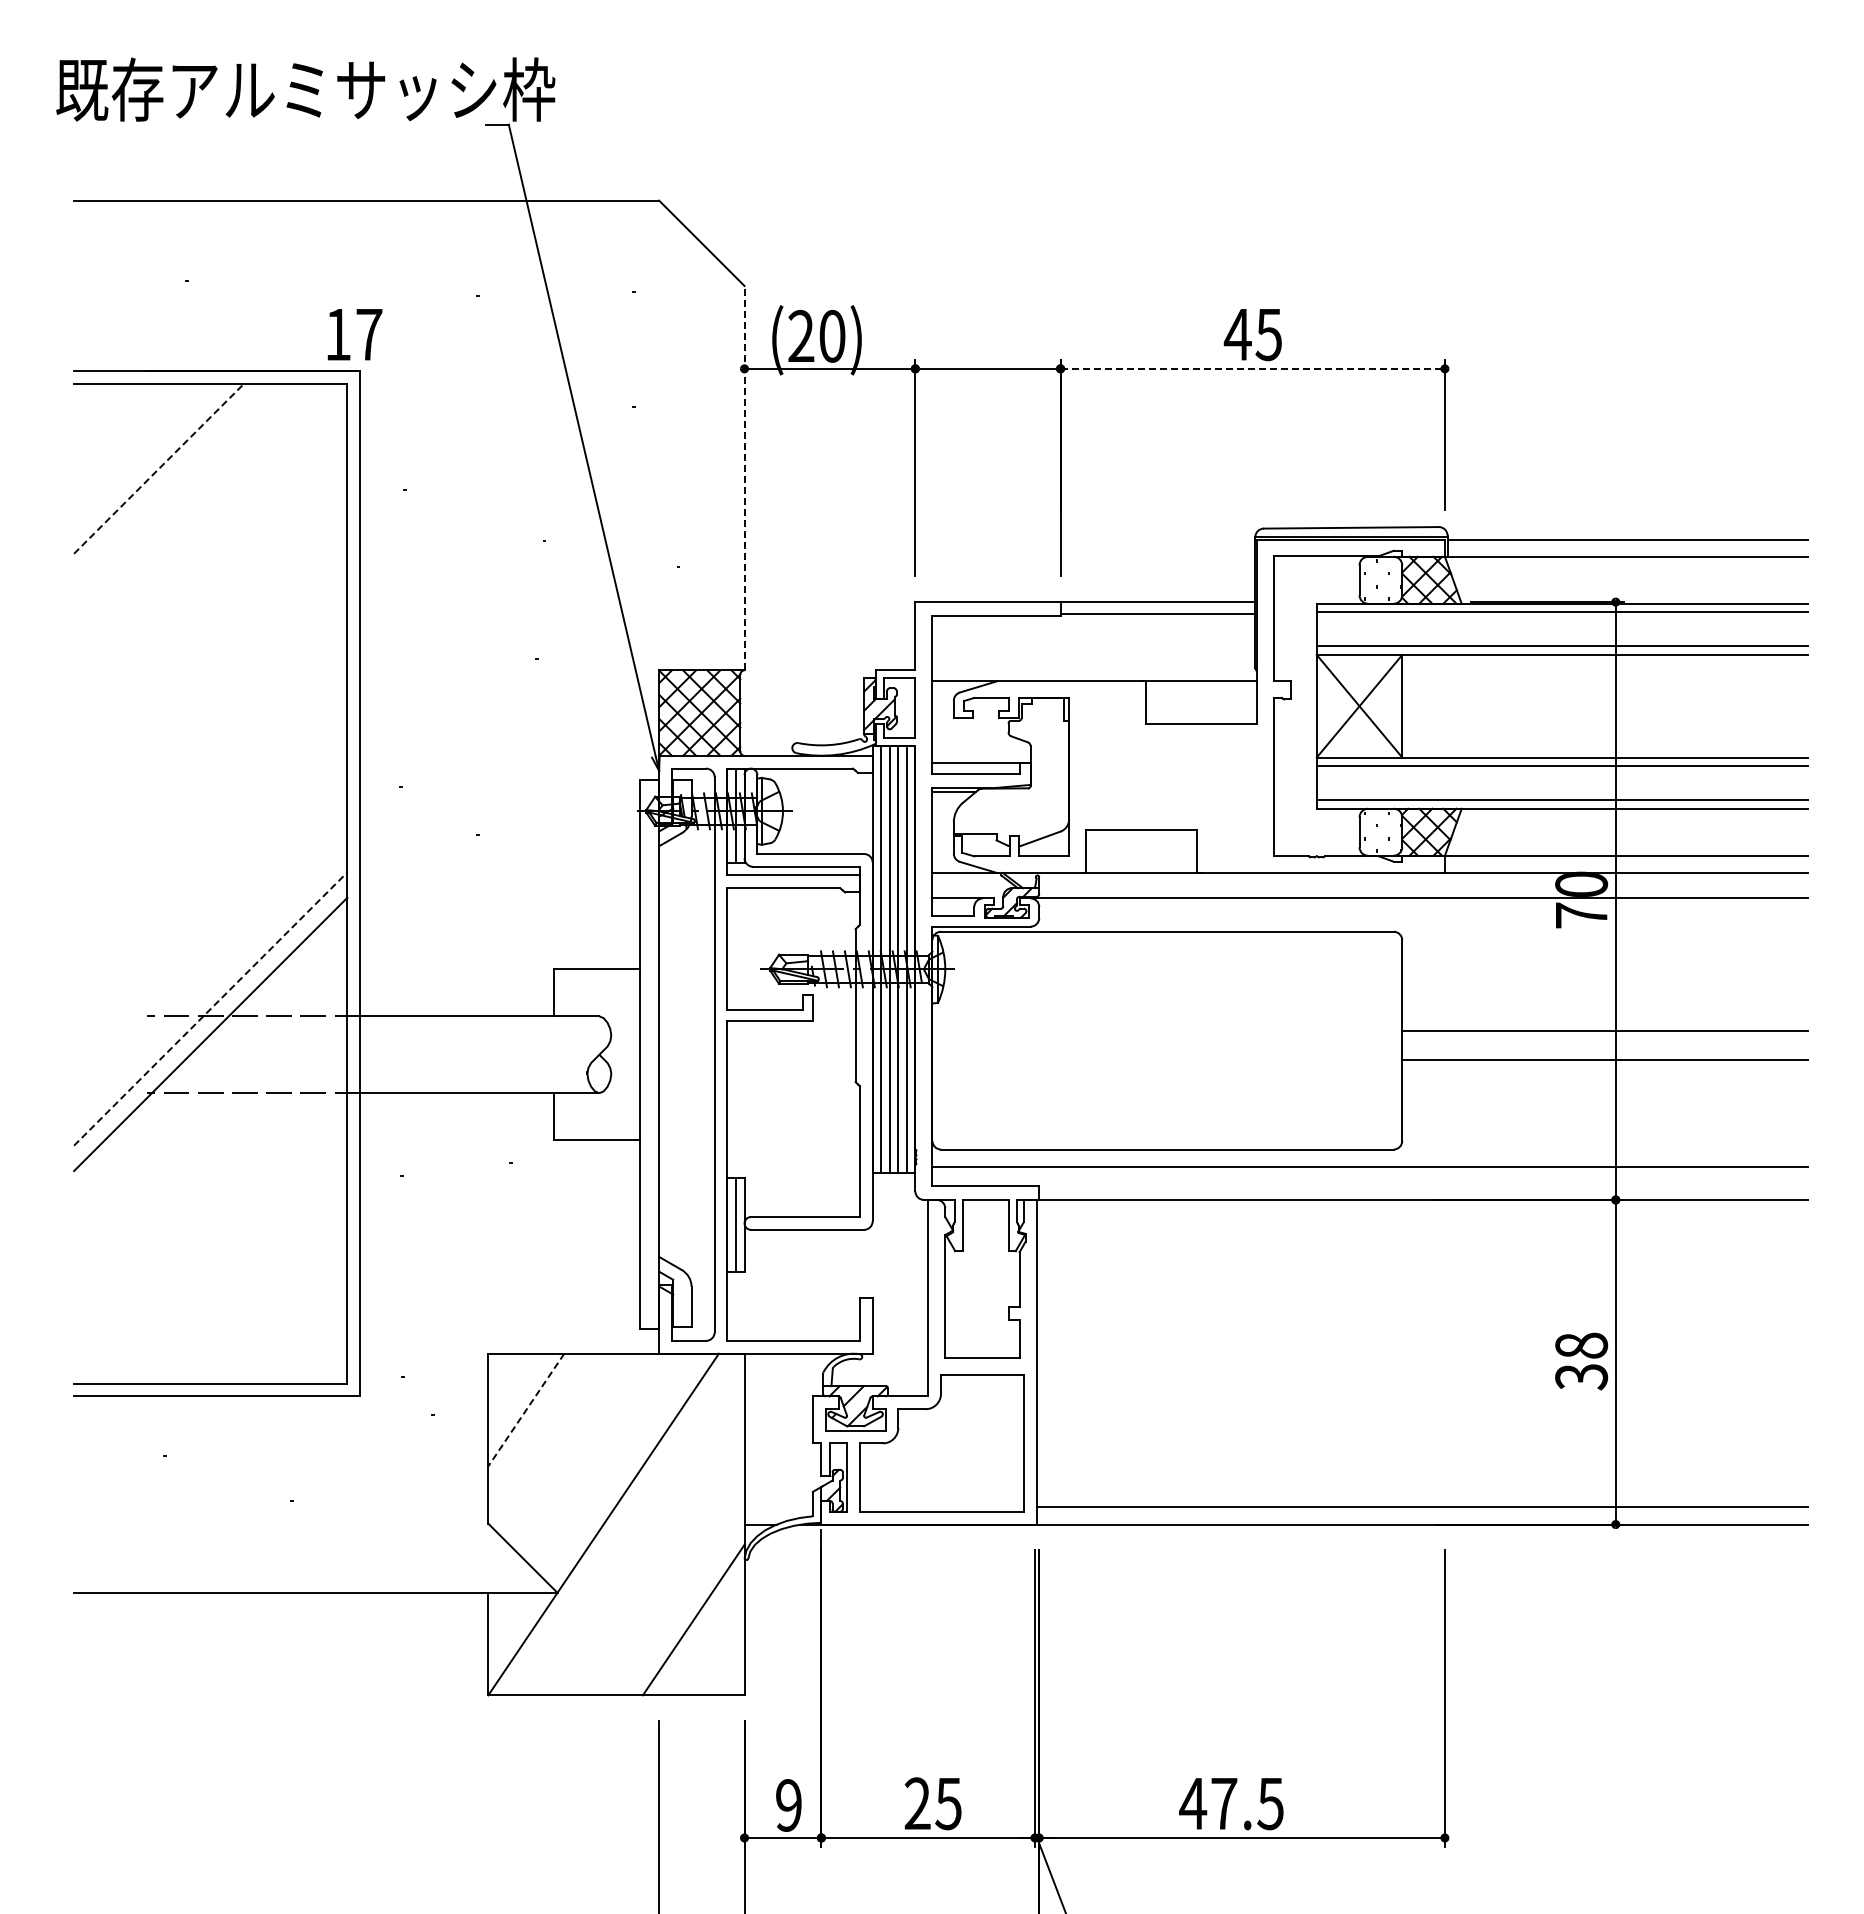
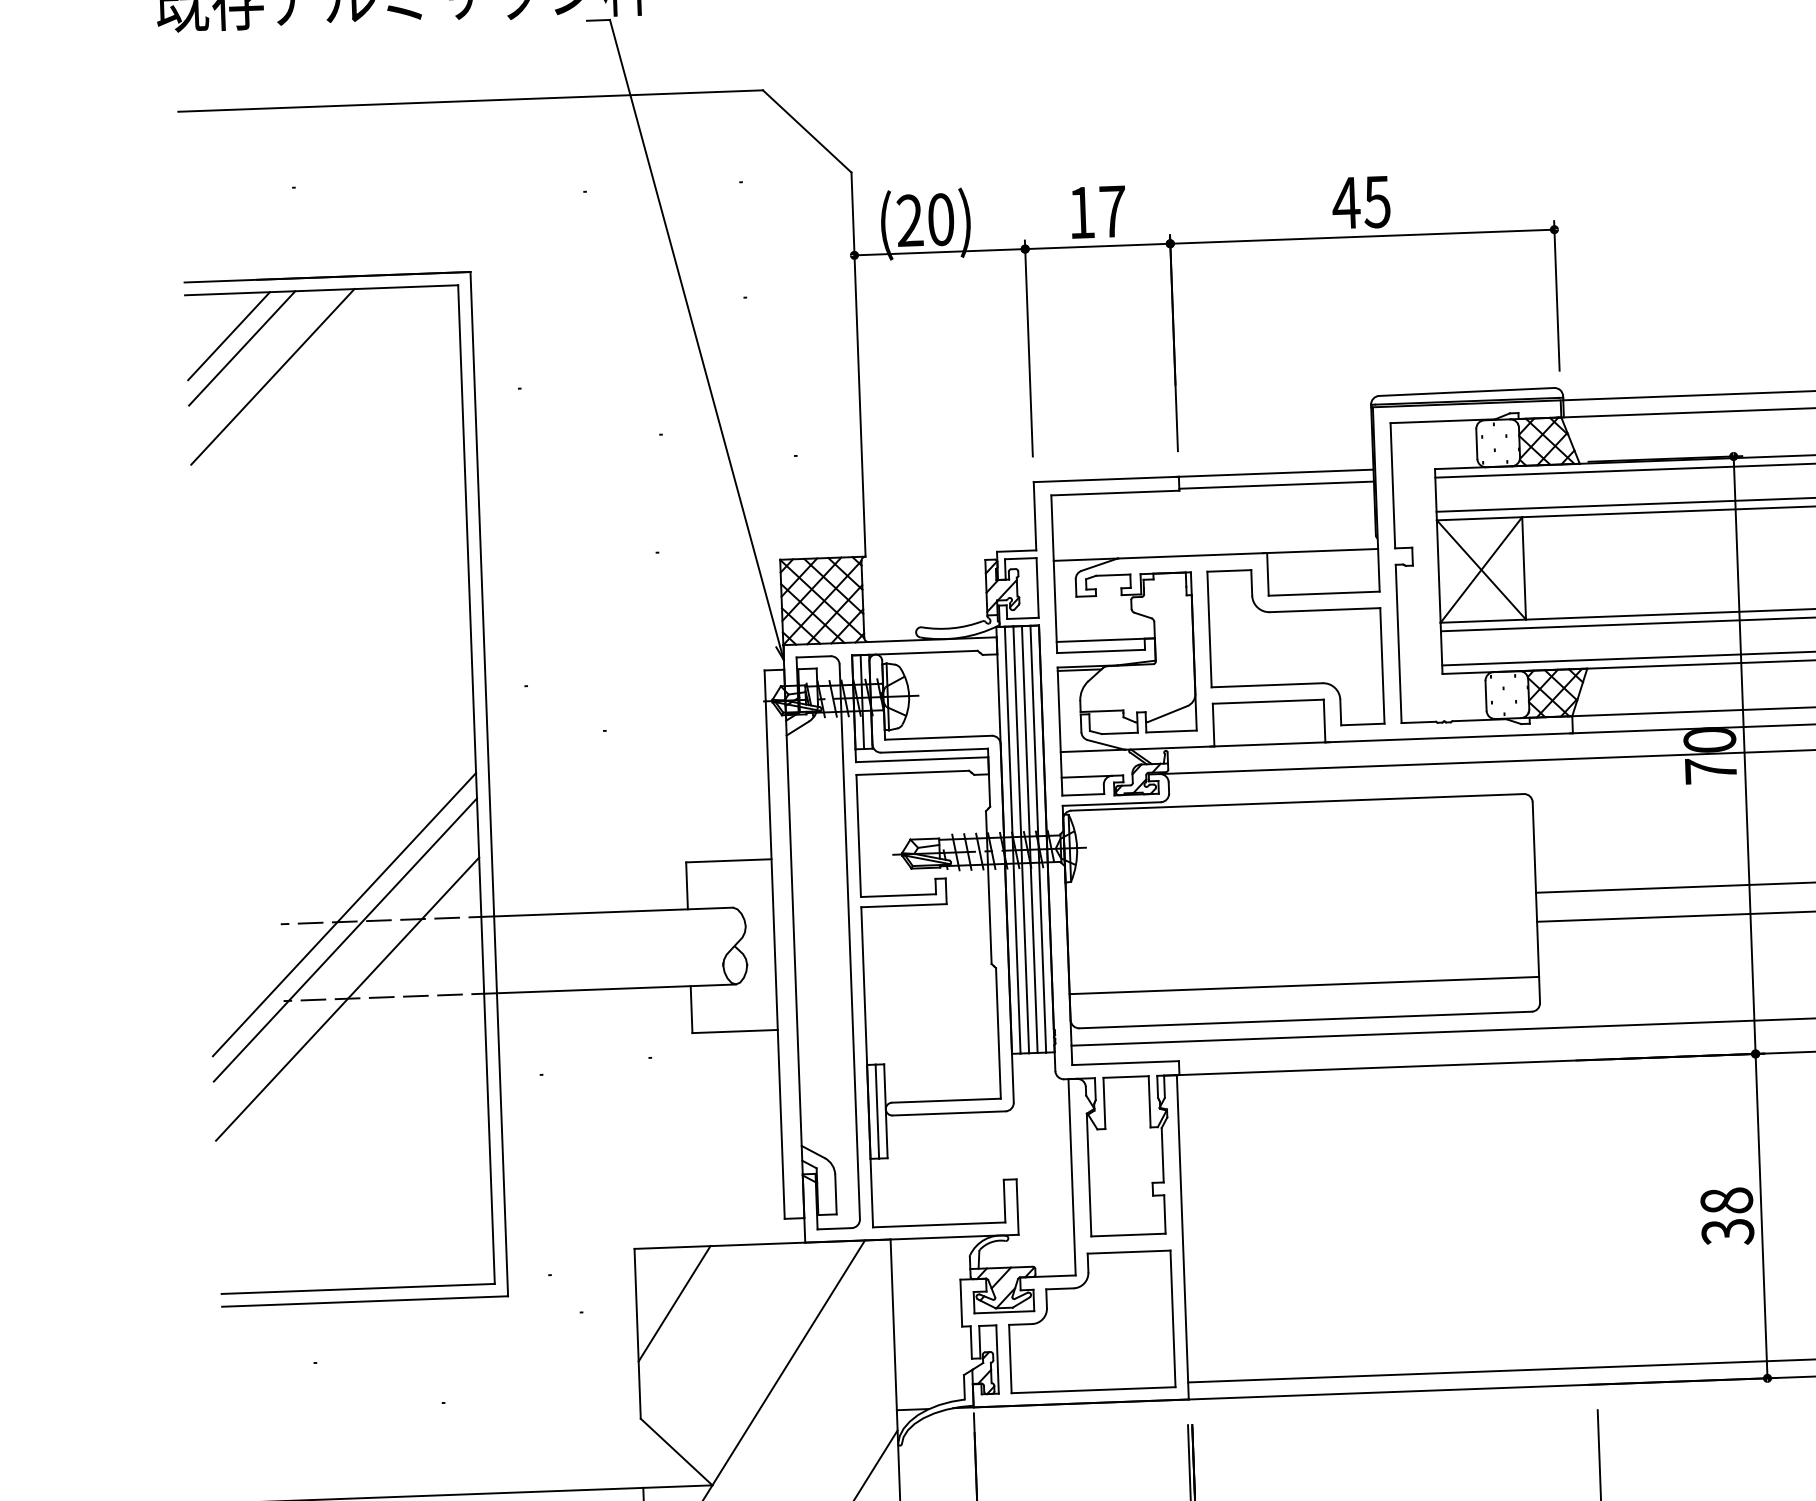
text: (354, 334) -> (1098, 212), moved
line: (1253, 368) -> (1363, 236), dashed -> solid
line: (116, 426) -> (228, 335), added
line: (129, 439) -> (242, 348), added
line: (158, 469) -> (272, 377), dashed -> solid
line: (744, 477) -> (858, 363), dashed -> solid
part: (1171, 776) -> (1296, 647), added
line: (211, 1008) -> (345, 914), dashed -> solid
line: (210, 1093) -> (347, 999), added
line: (1167, 1115) -> (1304, 985), added
line: (526, 1410) -> (674, 1304), dashed -> solid

